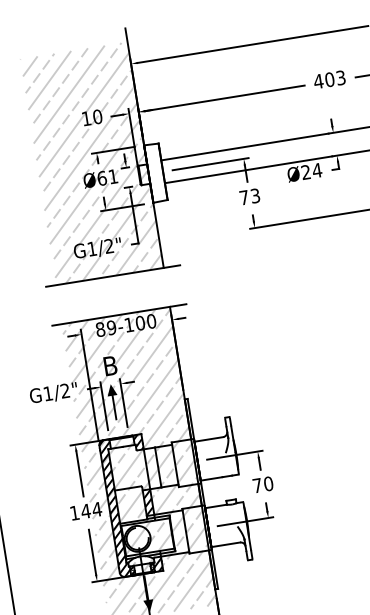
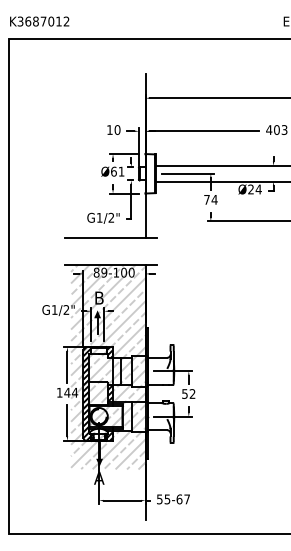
hatch: (91, 163) -> (108, 160), removed
text: (255, 195) -> (214, 199), 73 -> 74
text: (262, 484) -> (188, 393), 70 -> 52

